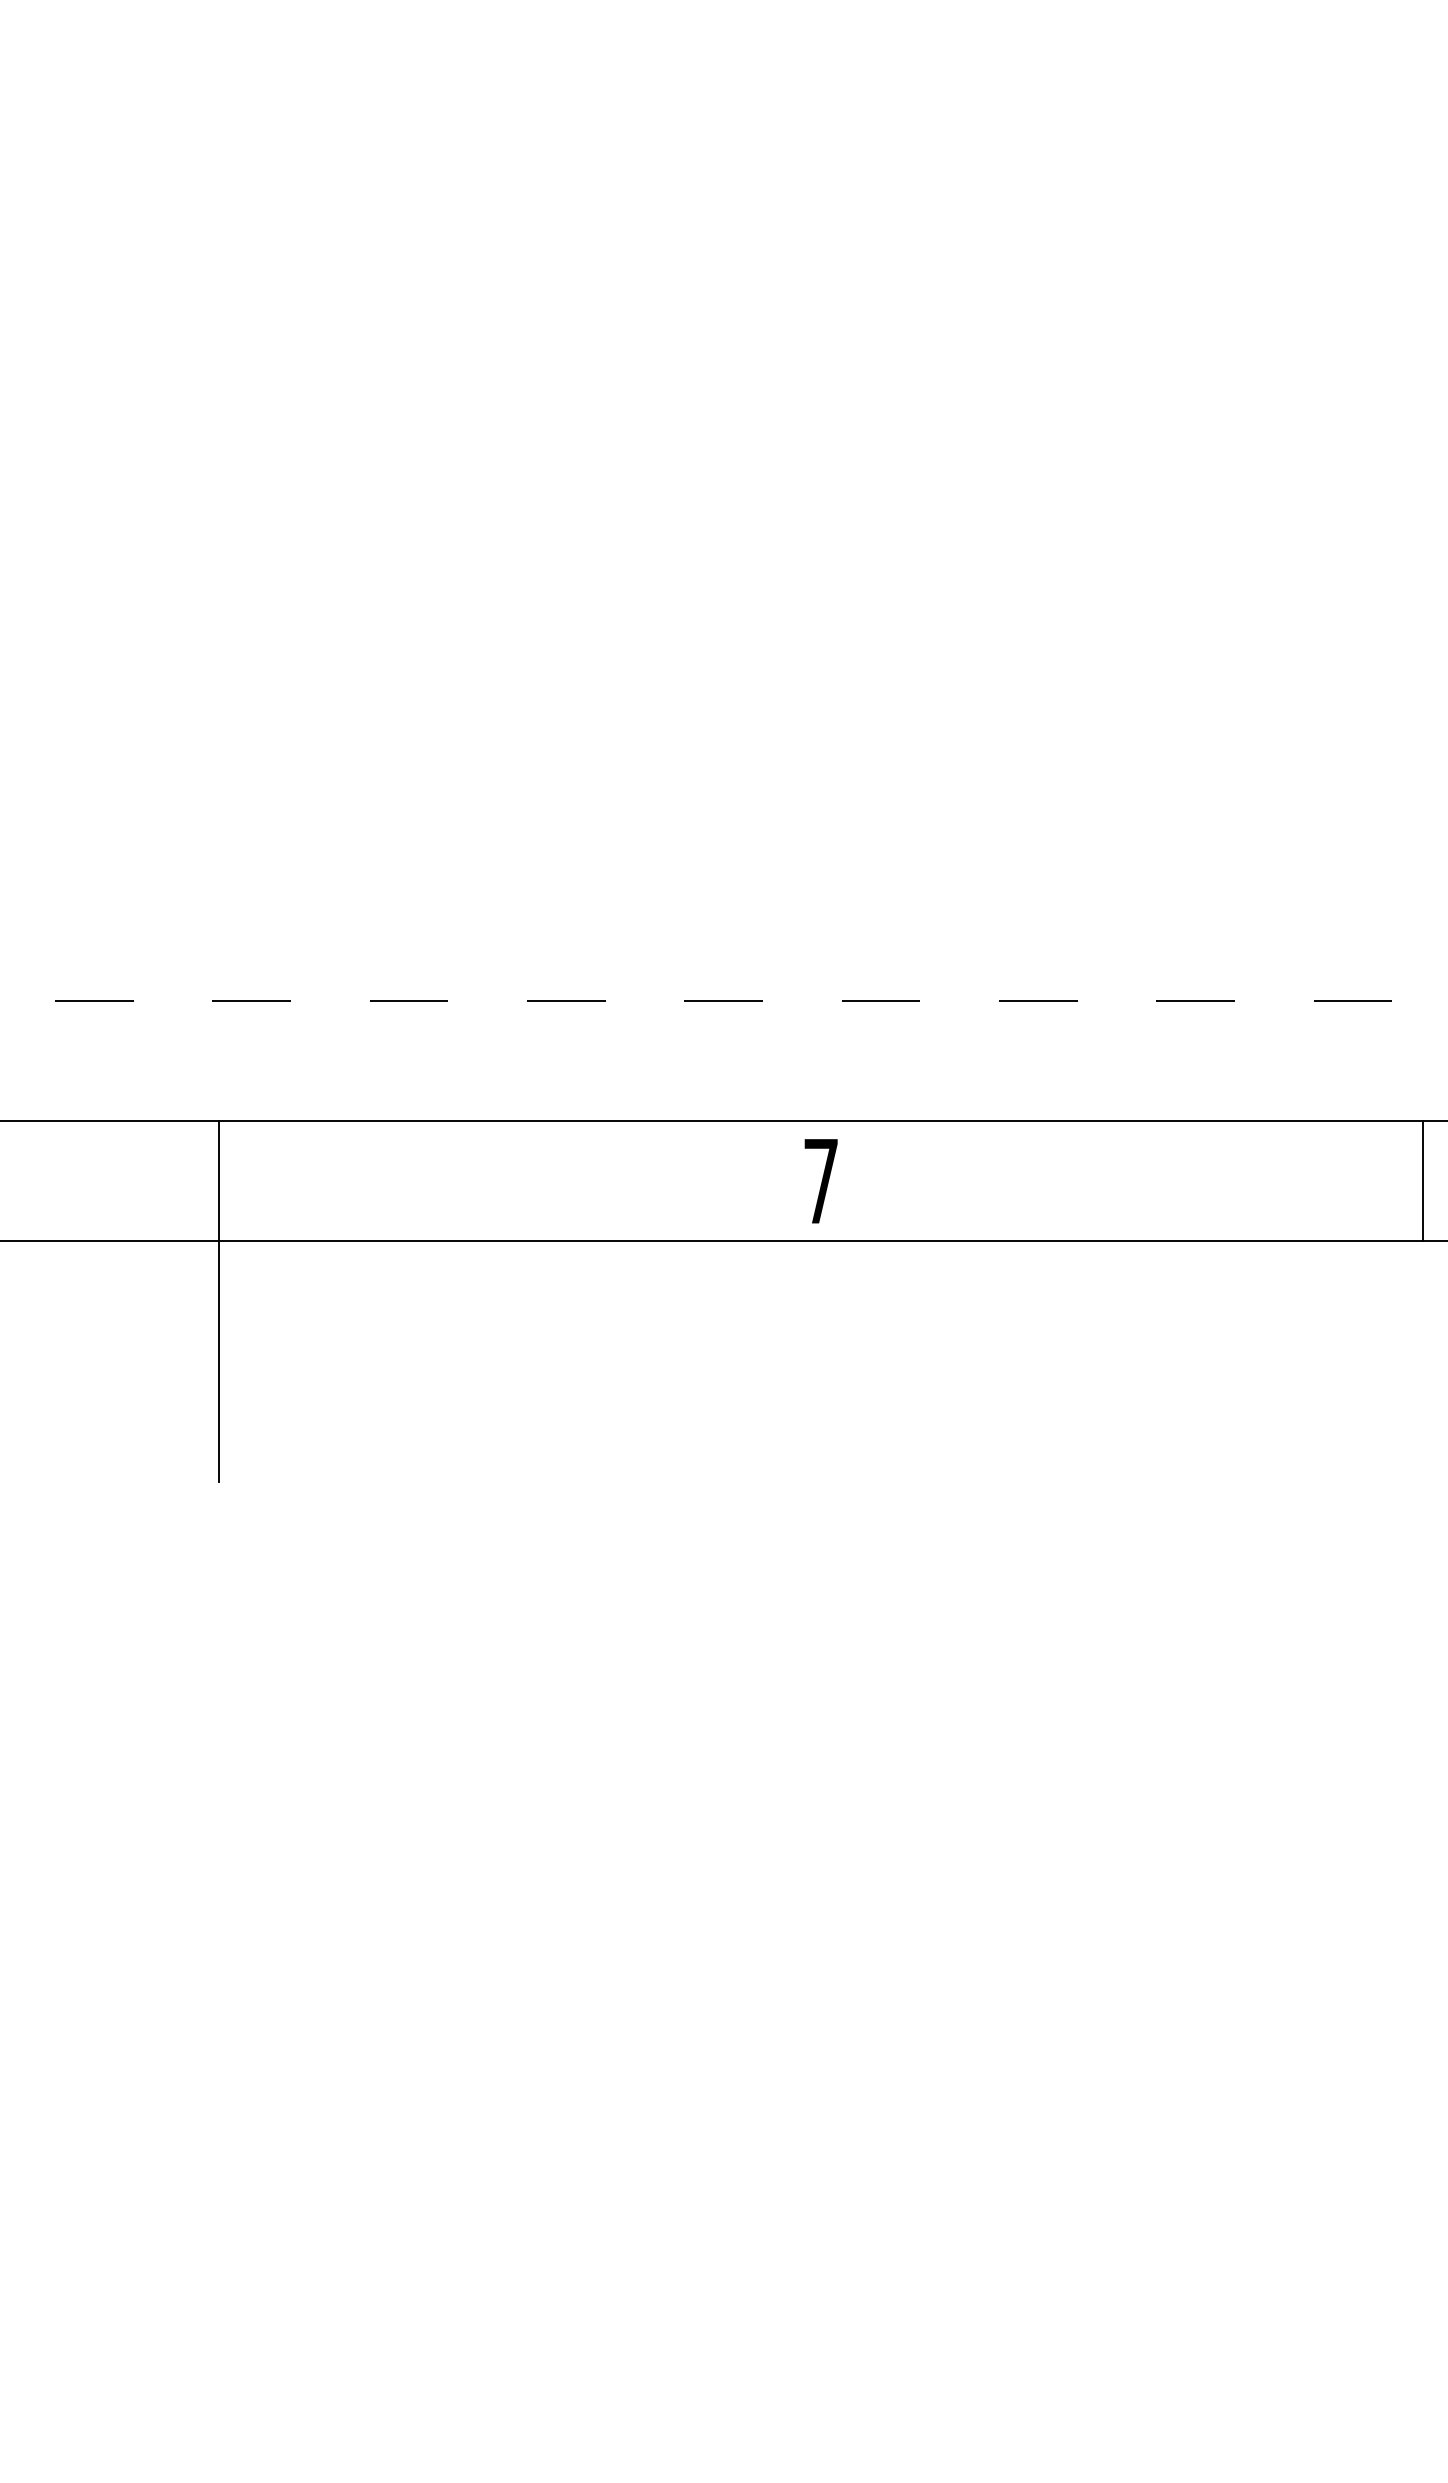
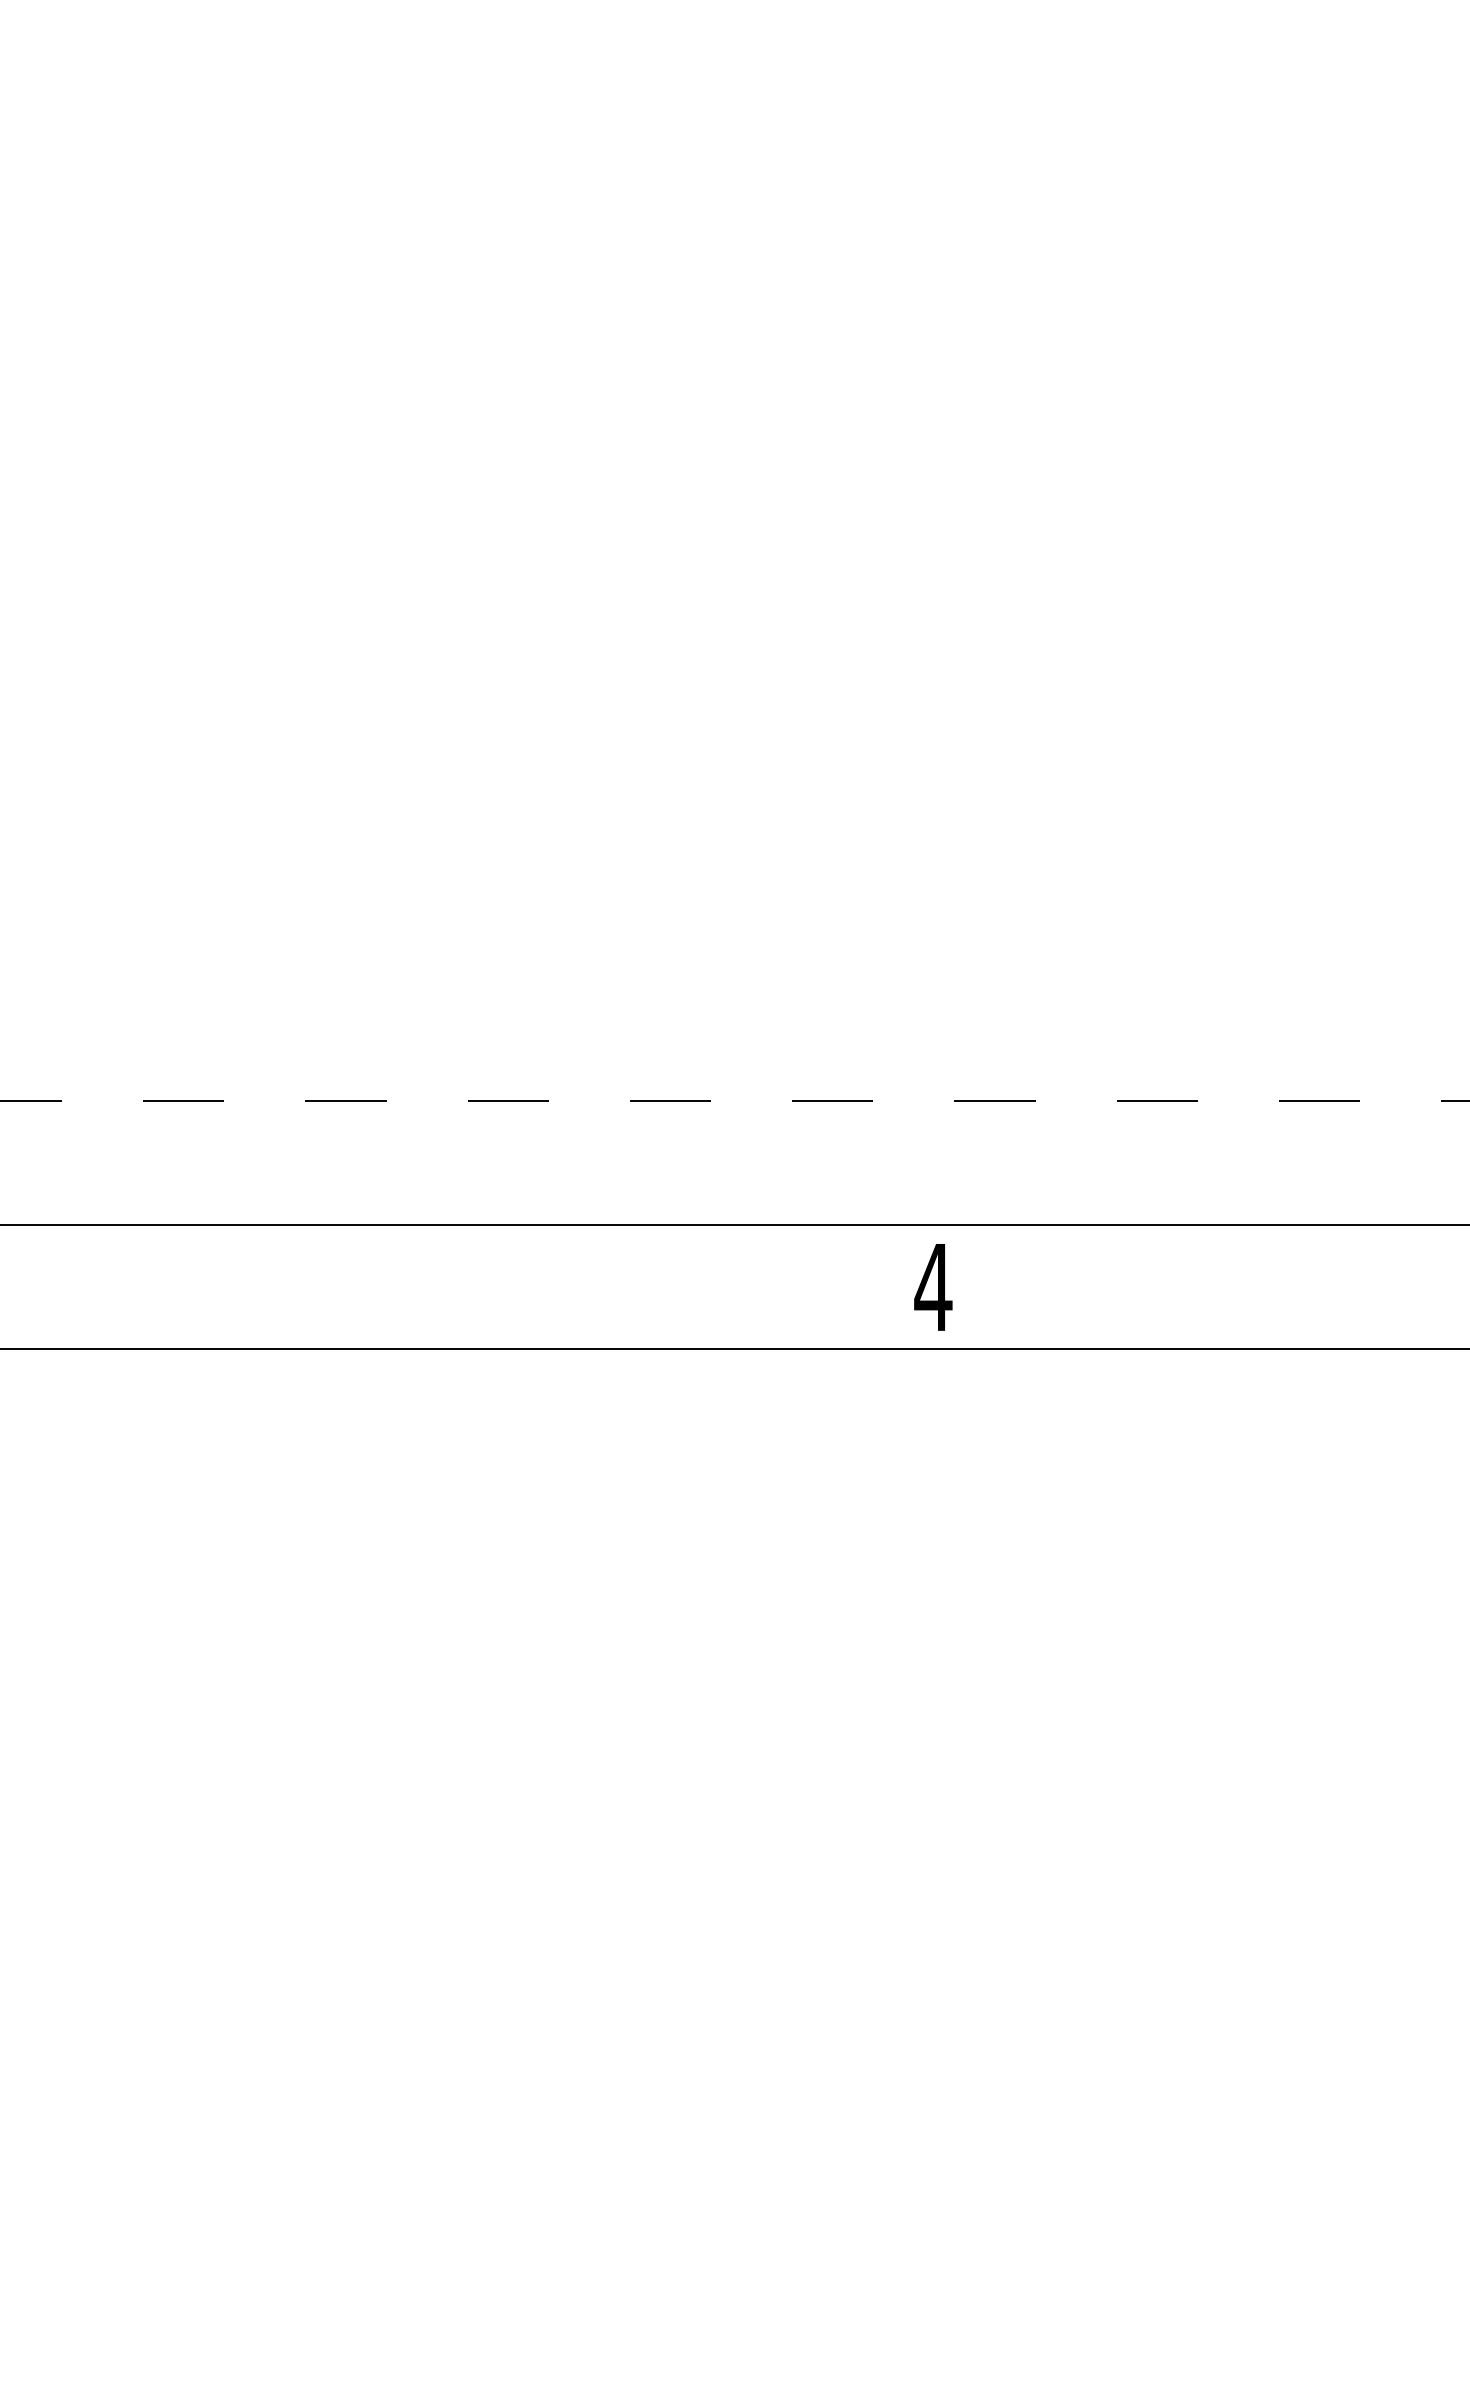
text: (820, 1181) -> (932, 1287), 7 -> 4
line: (219, 1301) -> (312, 1411), removed

